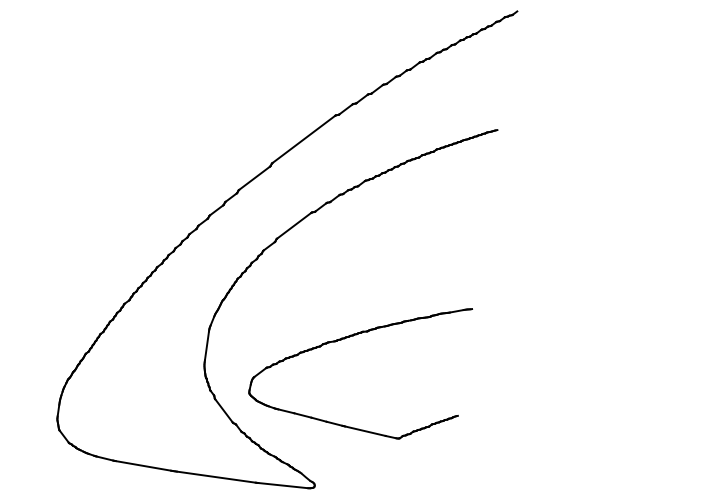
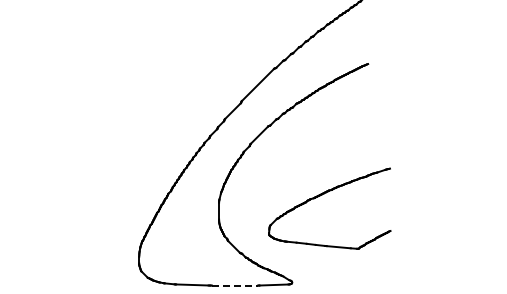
part: (350, 338) -> (322, 195), moved
line: (217, 477) -> (235, 285), solid -> dashed

